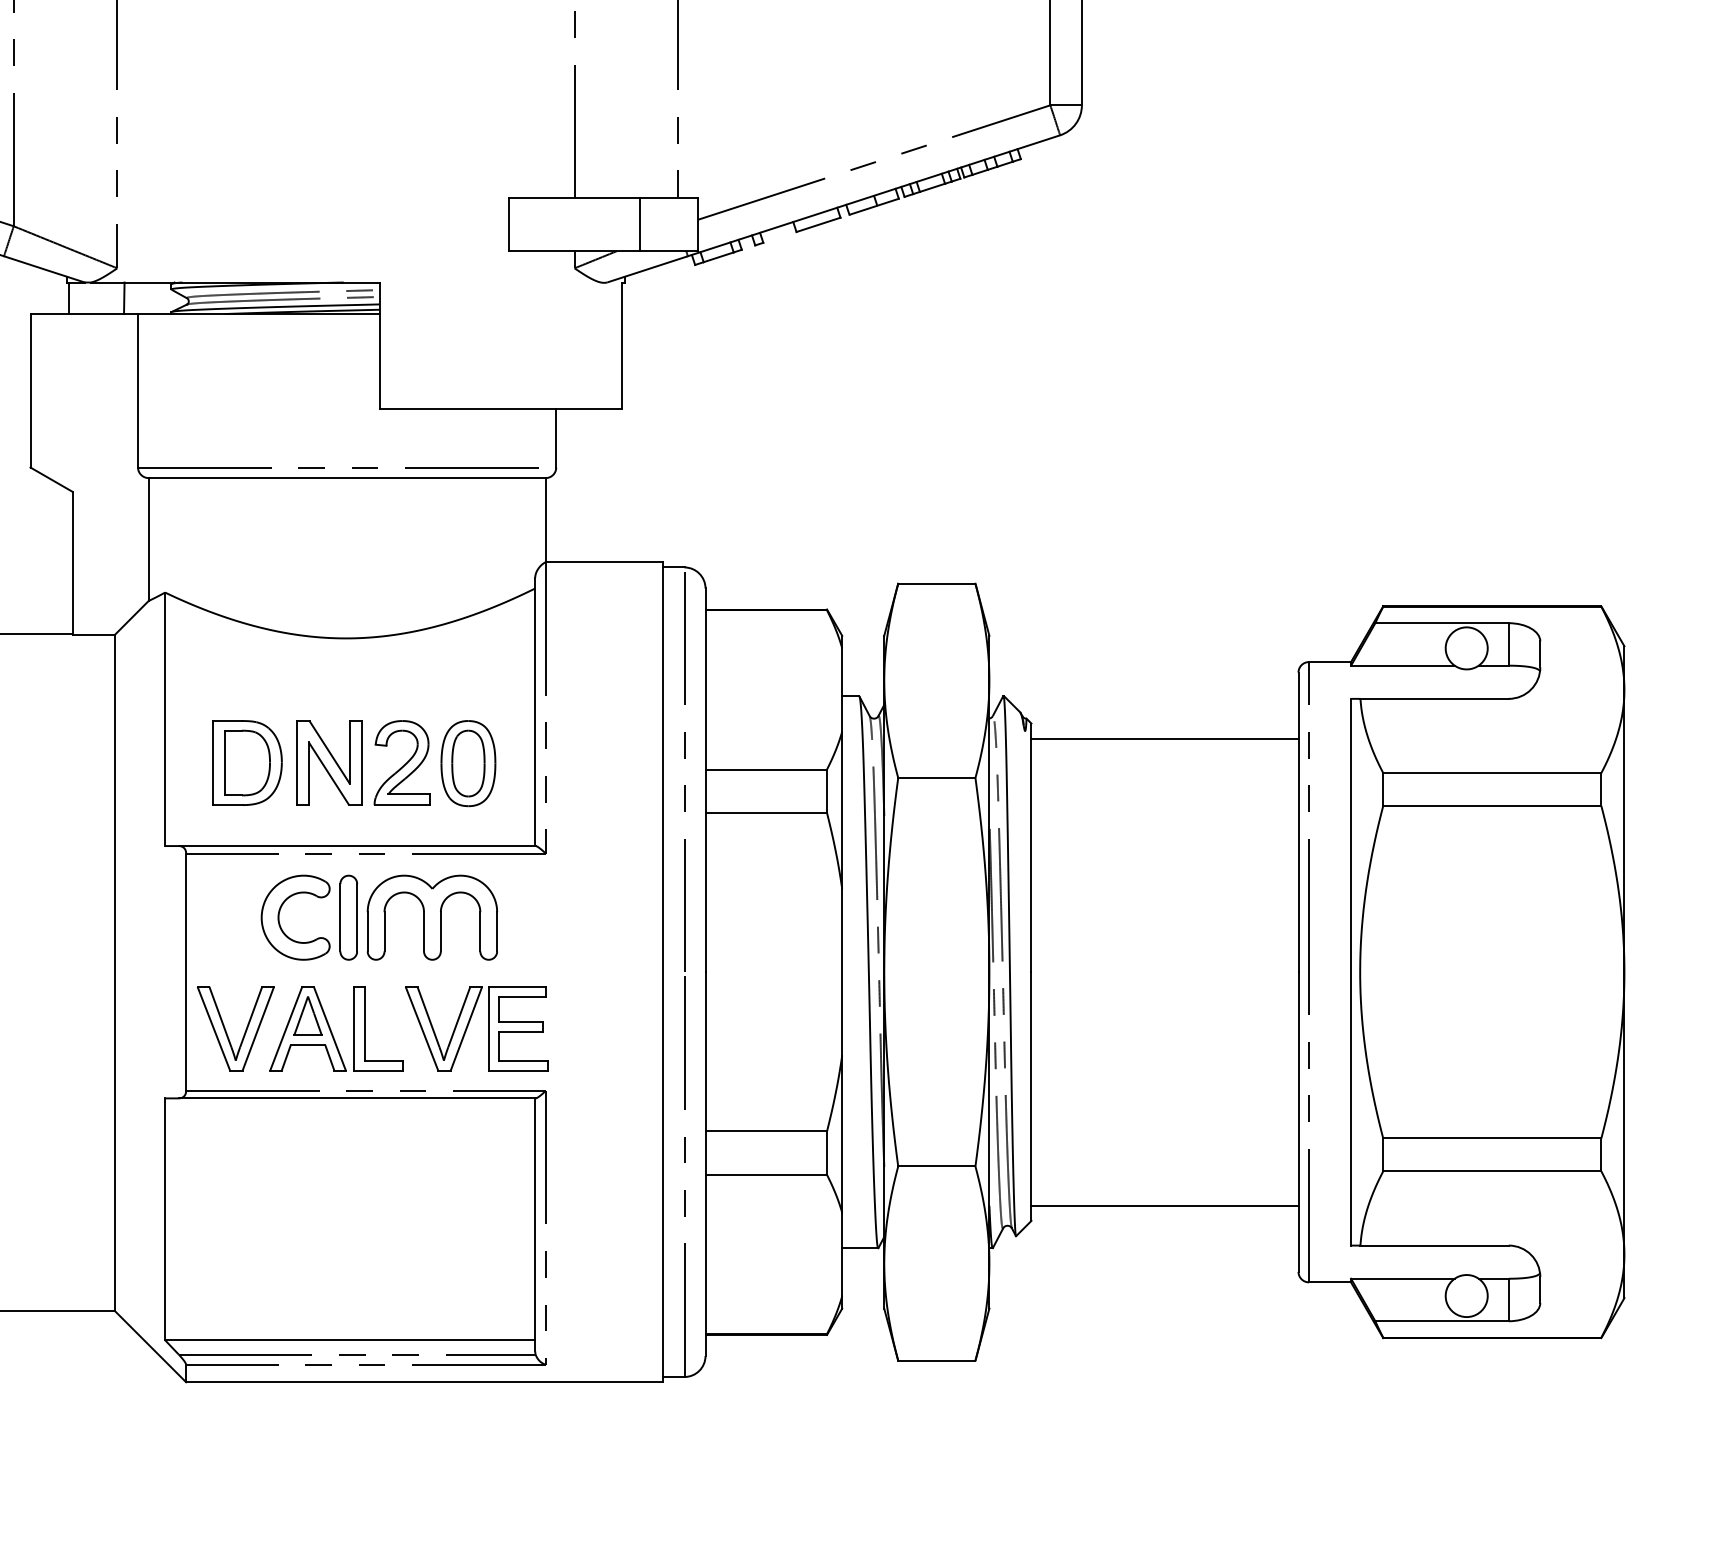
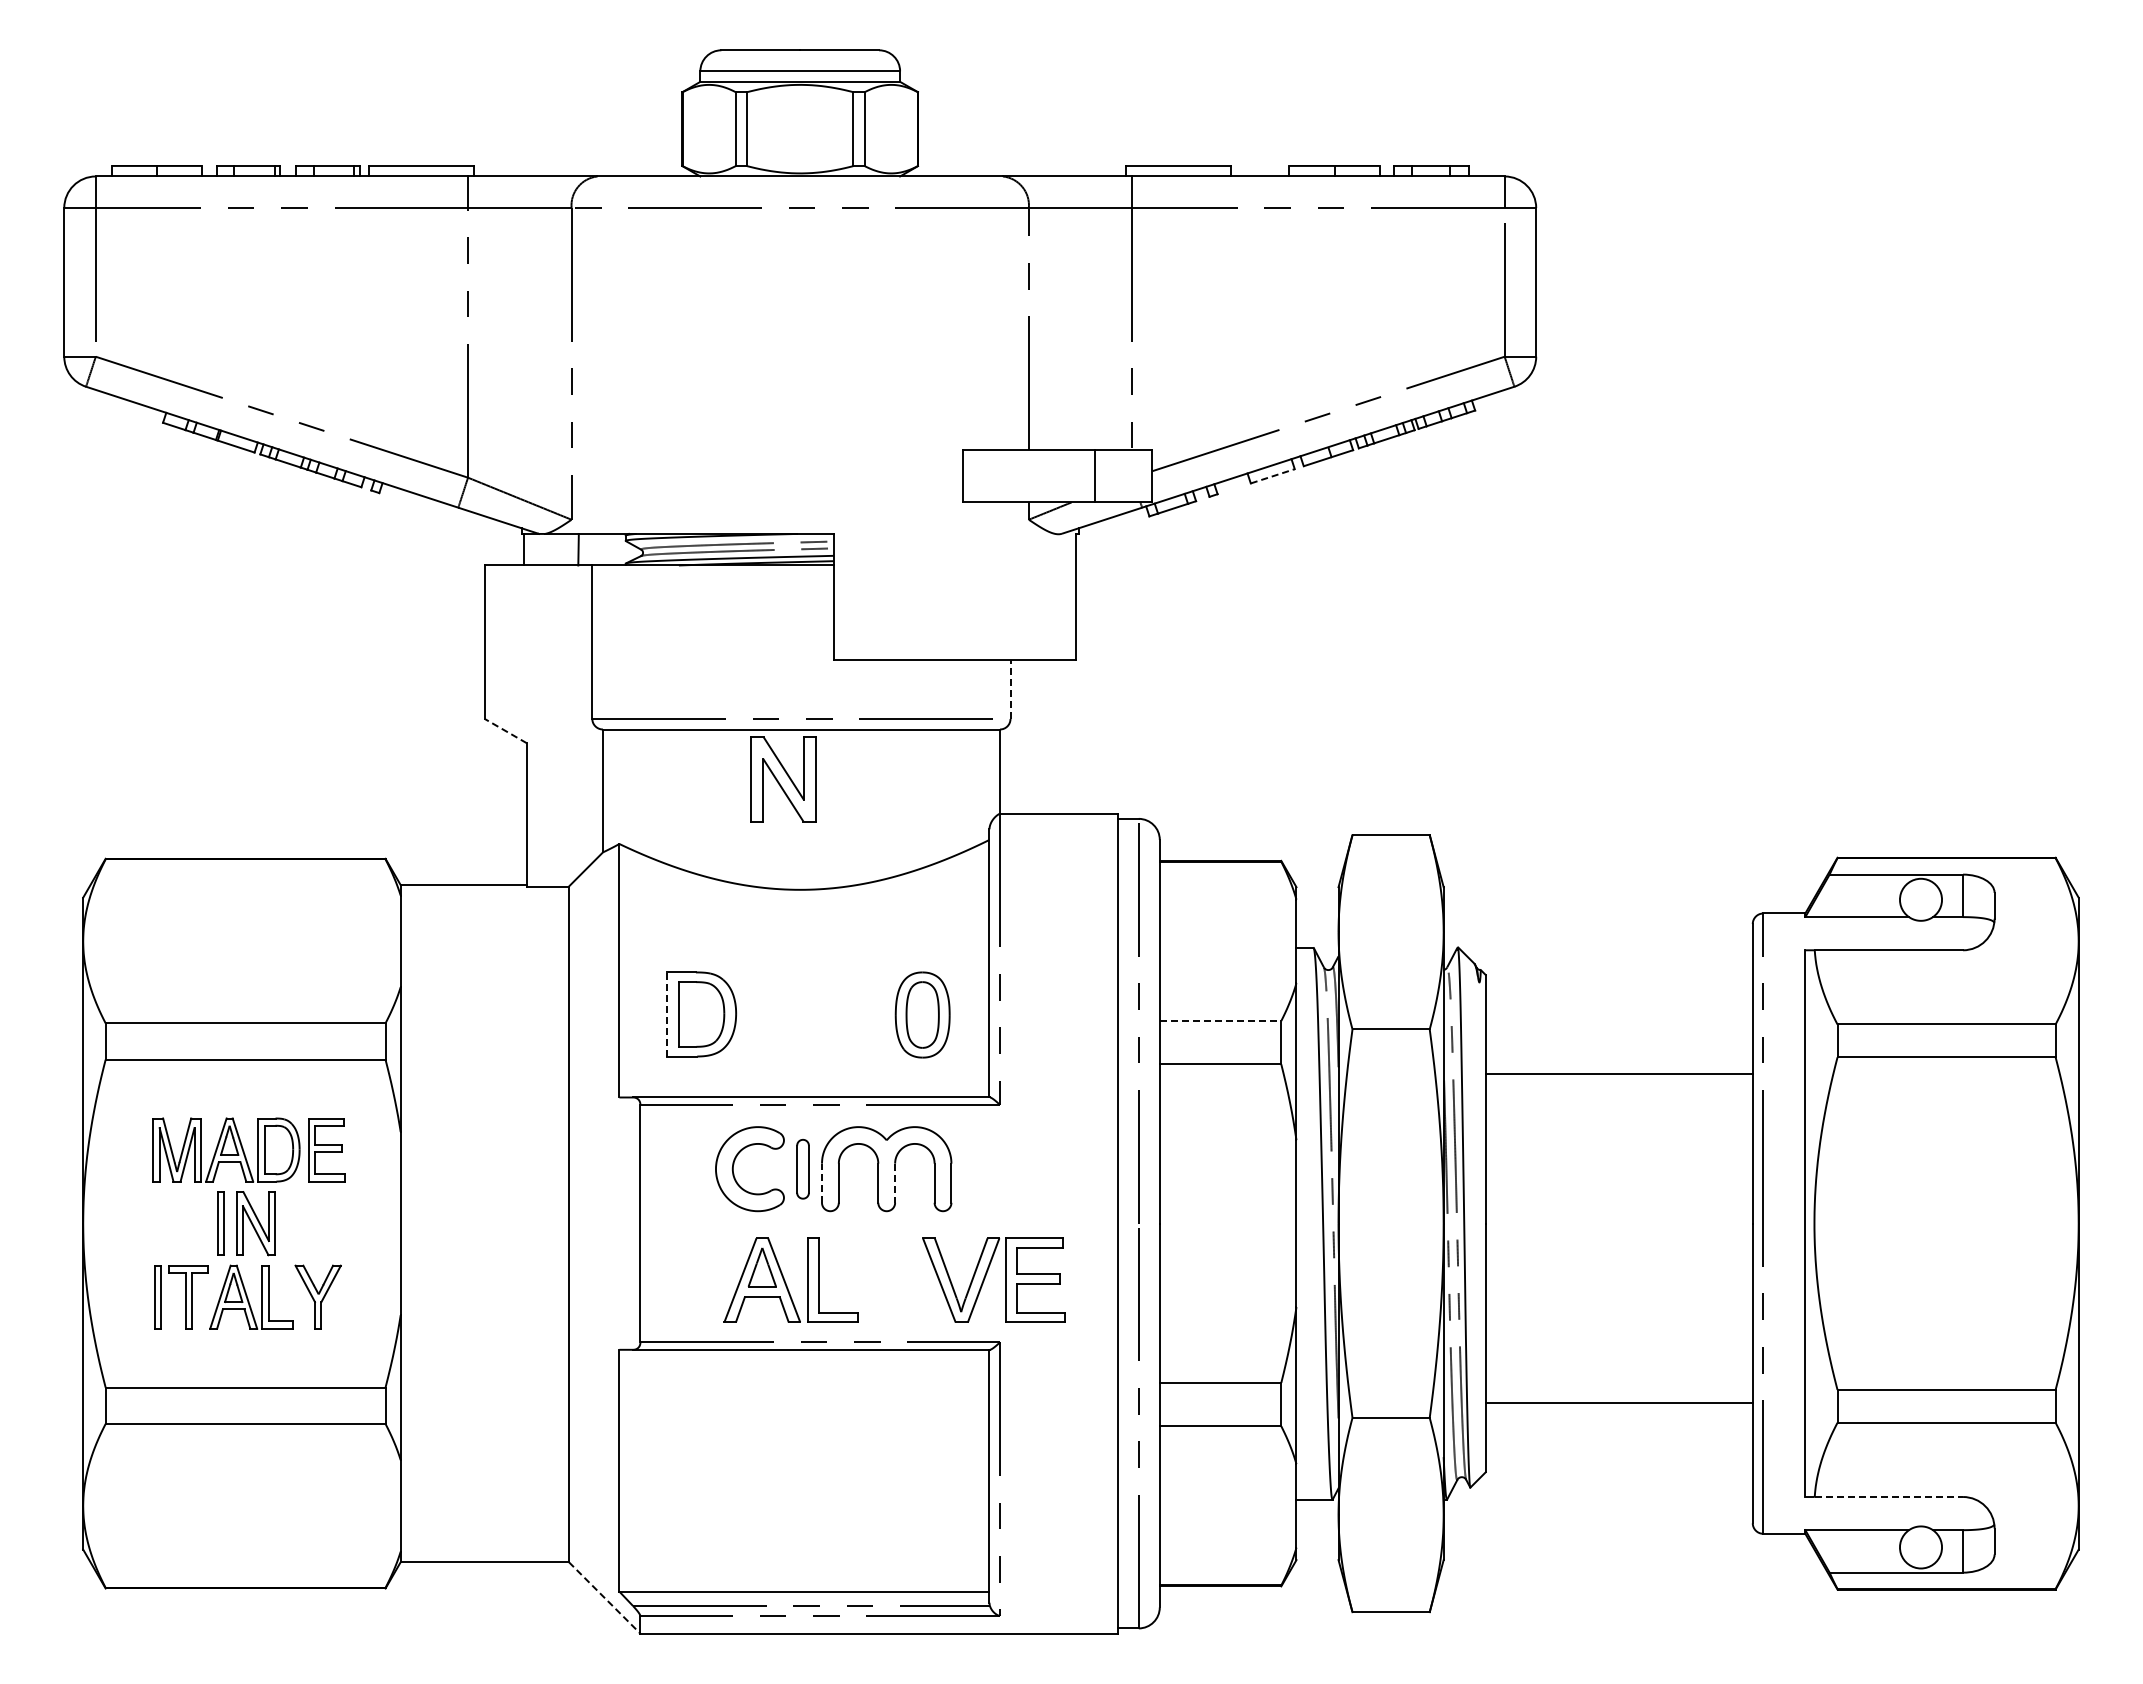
line: (819, 225) -> (1273, 476), solid -> dashed
line: (556, 438) -> (1010, 689), solid -> dashed
line: (51, 479) -> (505, 730), solid -> dashed
line: (1164, 739) -> (1618, 1074), moved
line: (213, 762) -> (667, 1013), solid -> dashed
part: (329, 763) -> (783, 779), moved
part: (402, 763) -> (856, 1014), removed
line: (766, 769) -> (1220, 1020), solid -> dashed
part: (348, 918) -> (802, 1169), size x0.7
line: (368, 932) -> (822, 1183), solid -> dashed
line: (441, 932) -> (895, 1183), solid -> dashed
part: (469, 1025) -> (986, 1276), moved
part: (227, 1032) -> (681, 1283), removed
line: (1164, 1206) -> (1618, 1403), moved
line: (1435, 1246) -> (1889, 1497), solid -> dashed
line: (150, 1346) -> (604, 1597), solid -> dashed

